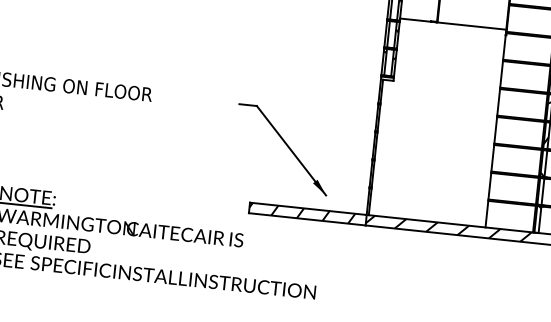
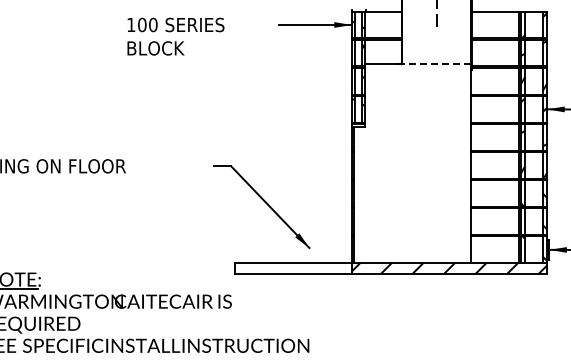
line: (470, 26) -> (435, 64), solid -> dashed
hatch: (302, 213) -> (287, 268), removed

